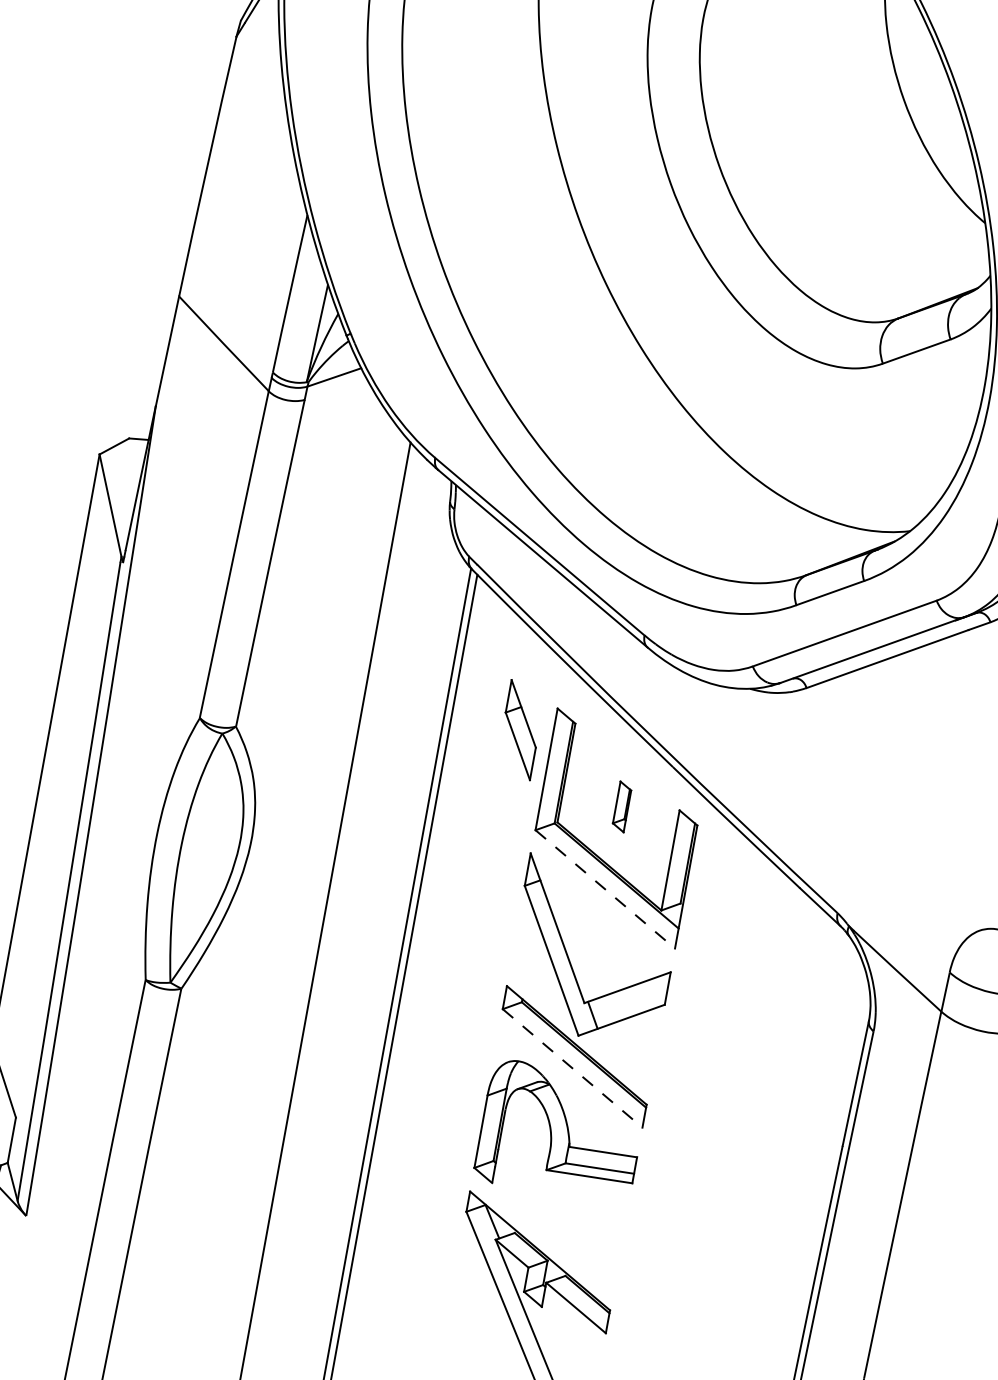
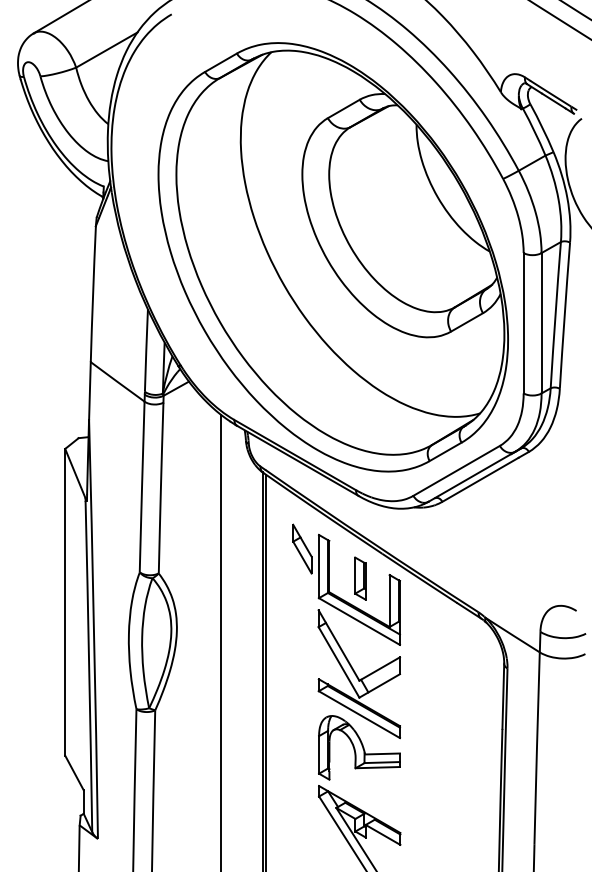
part: (622, 806) -> (360, 578), size x1.67
line: (605, 889) -> (359, 621), dashed -> solid
line: (572, 1068) -> (359, 714), dashed -> solid

